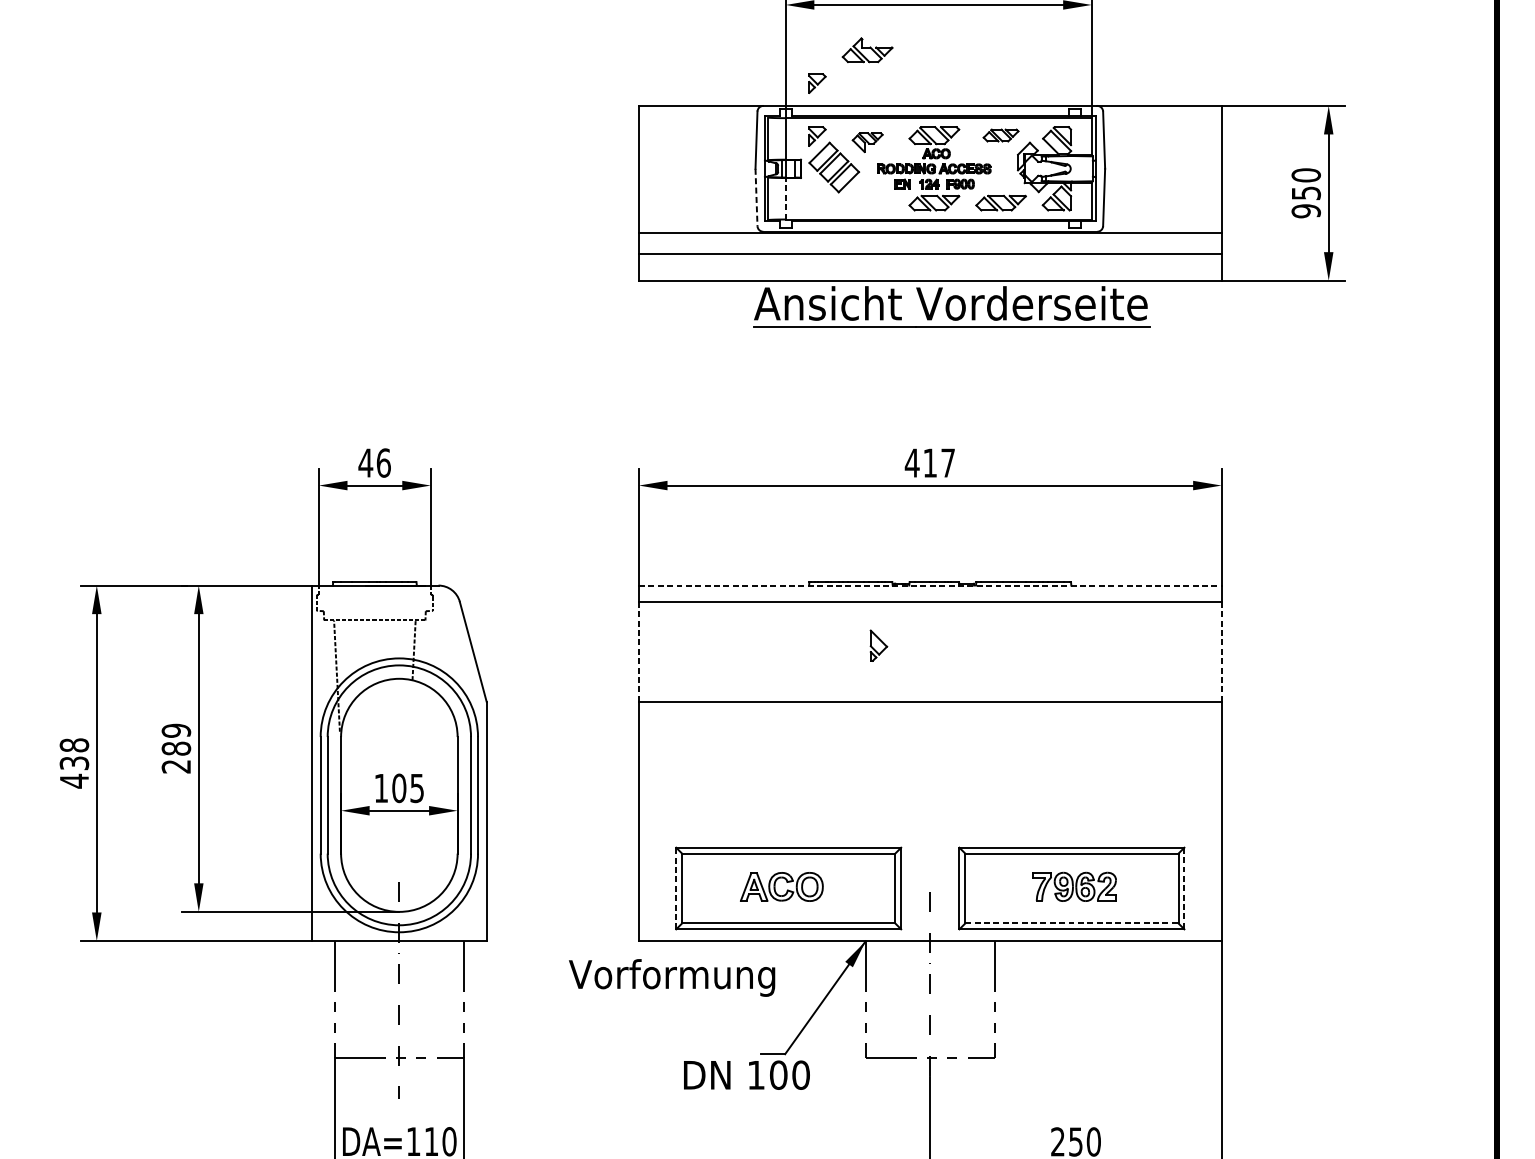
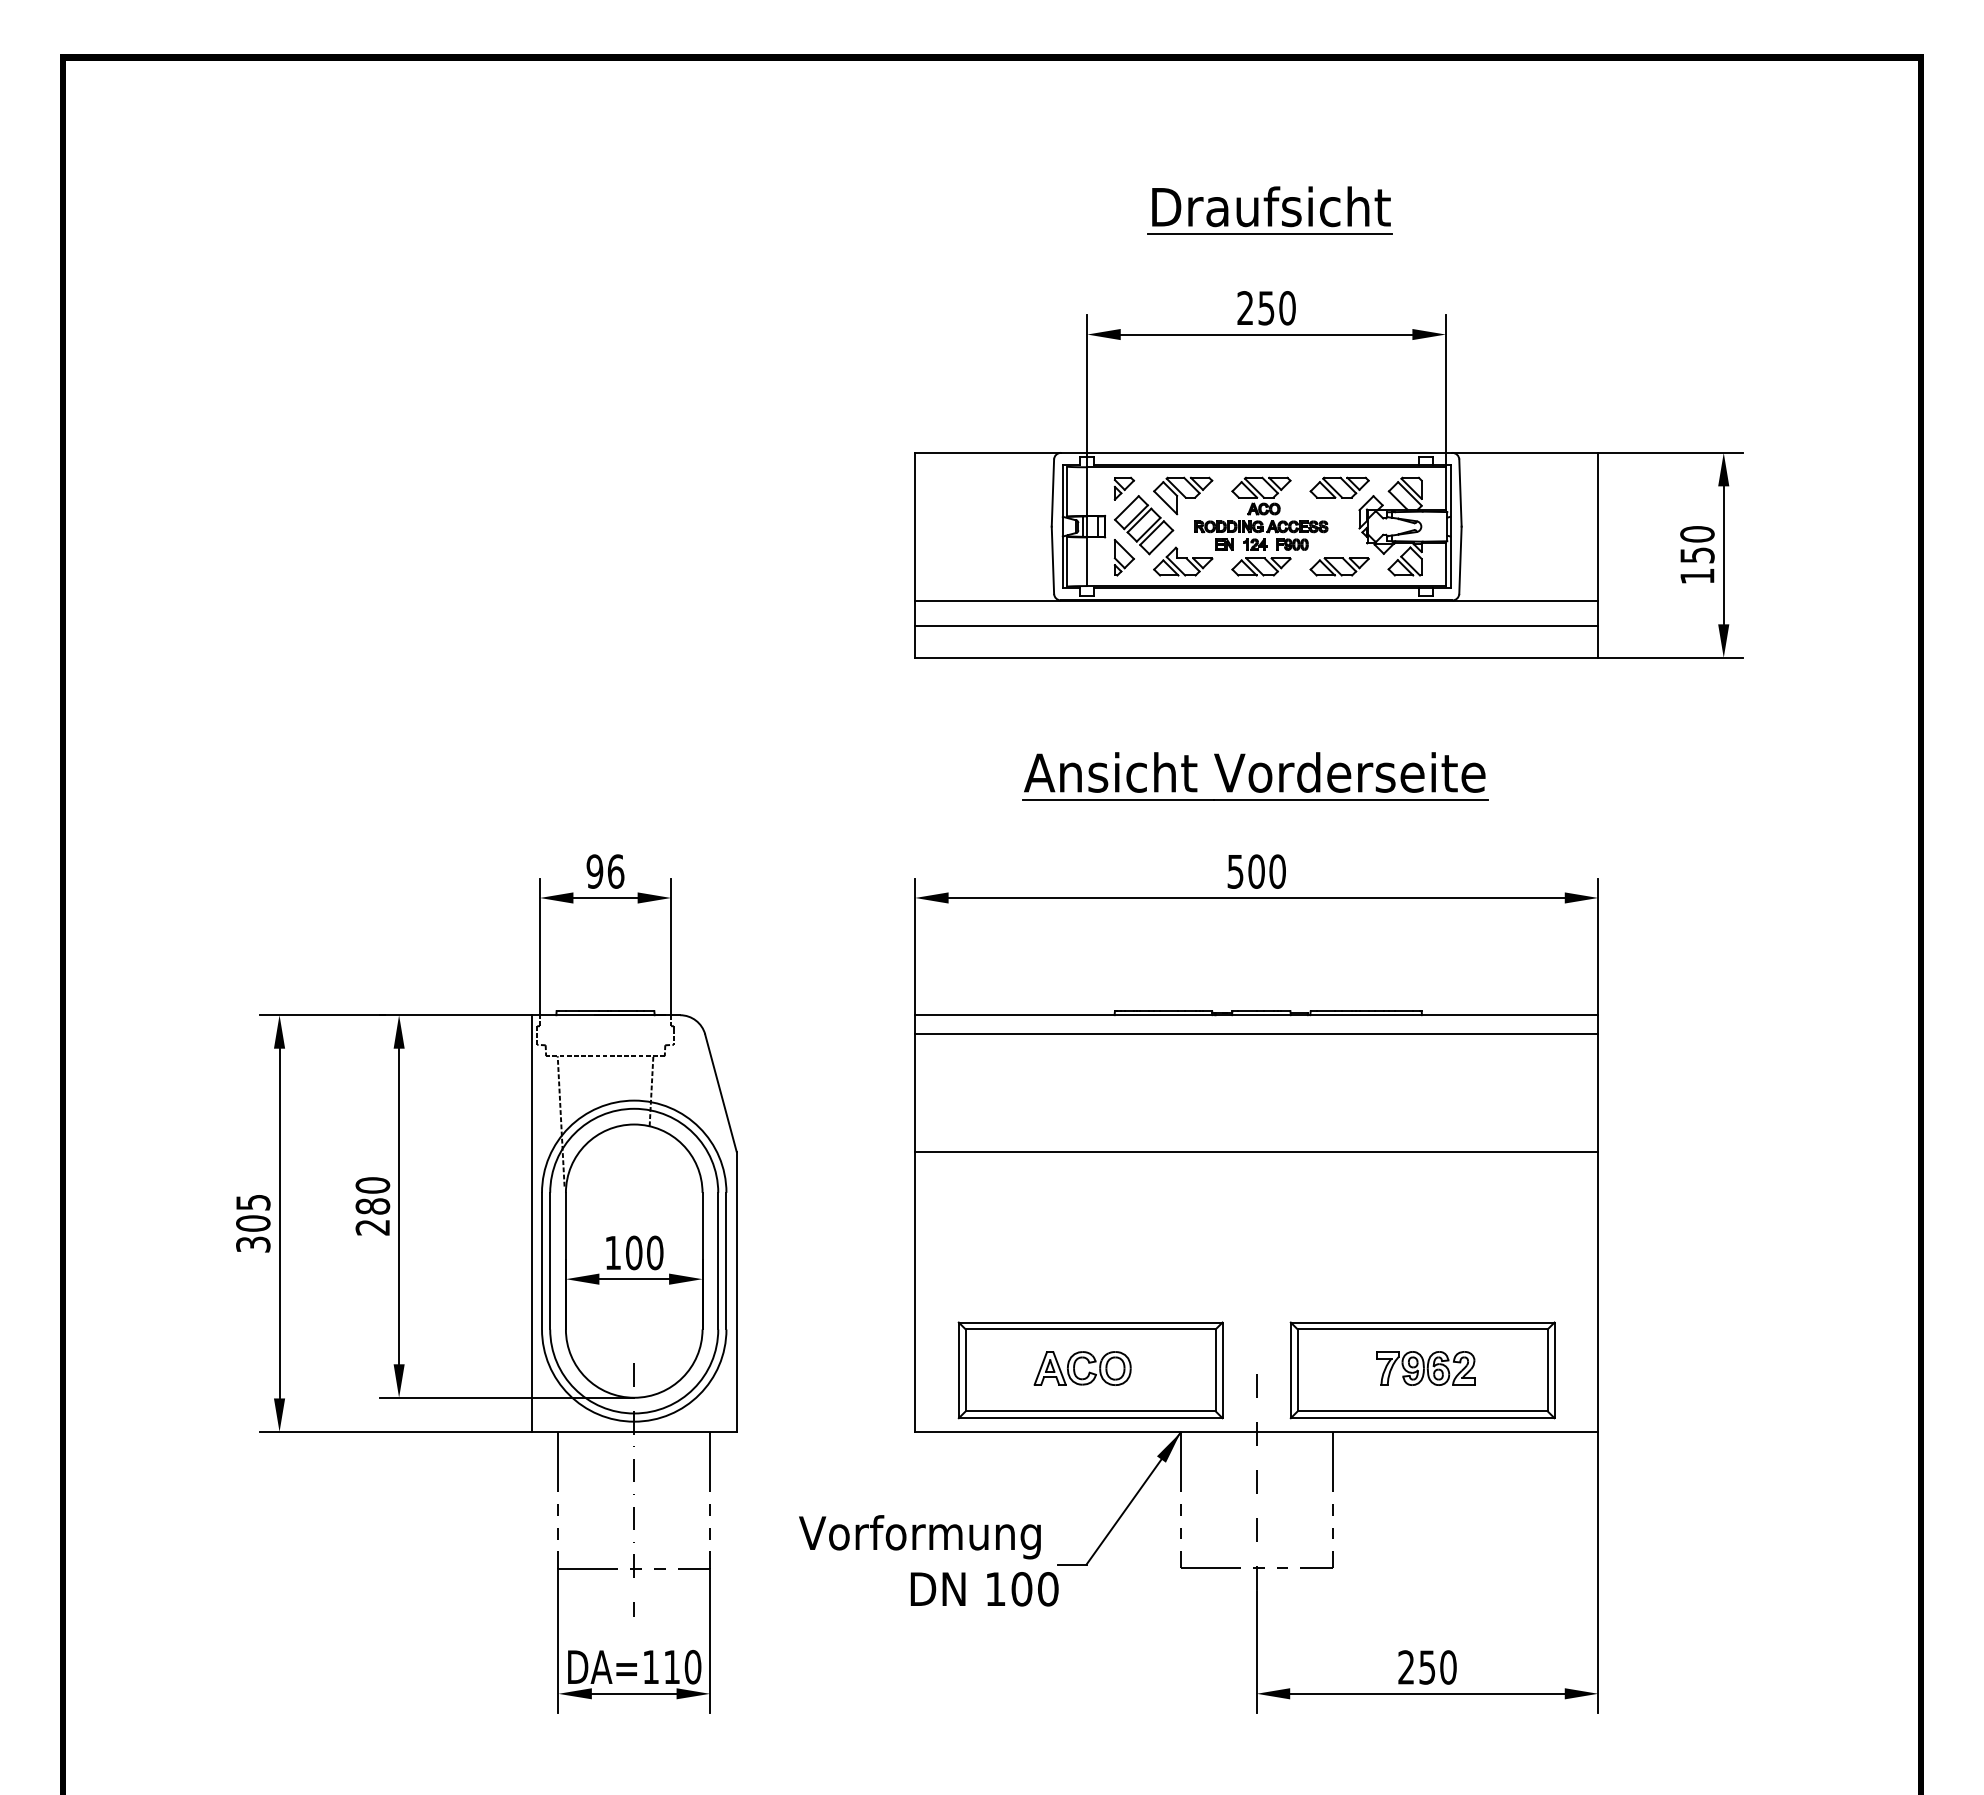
part: (867, 50) -> (1183, 561), moved
part: (817, 83) -> (1124, 426), removed
part: (1000, 135) -> (1339, 487), size x1.43
part: (867, 142) -> (1183, 495), size x1.67
line: (756, 197) -> (1052, 560), dashed -> solid
line: (785, 198) -> (1087, 561), dashed -> solid
text: (1306, 211) -> (1697, 576), 950 -> 150
part: (951, 306) -> (1255, 776), moved
text: (365, 462) -> (594, 871), 46 -> 96
text: (929, 462) -> (1255, 871), 417 -> 500
line: (930, 585) -> (1256, 1015), dashed -> solid
part: (878, 645) -> (1123, 557), moved
line: (639, 652) -> (915, 1093), dashed -> solid
line: (1221, 652) -> (1598, 1093), dashed -> solid
text: (176, 730) -> (372, 1185), 289 -> 280
text: (74, 763) -> (253, 1223), 438 -> 305
text: (417, 787) -> (655, 1252), 105 -> 100
line: (675, 888) -> (958, 1370), dashed -> solid
line: (1184, 888) -> (1554, 1370), dashed -> solid
line: (1072, 923) -> (1423, 1411), dashed -> solid
text: (671, 978) -> (919, 1537), moved
text: (746, 1075) -> (984, 1589), moved

